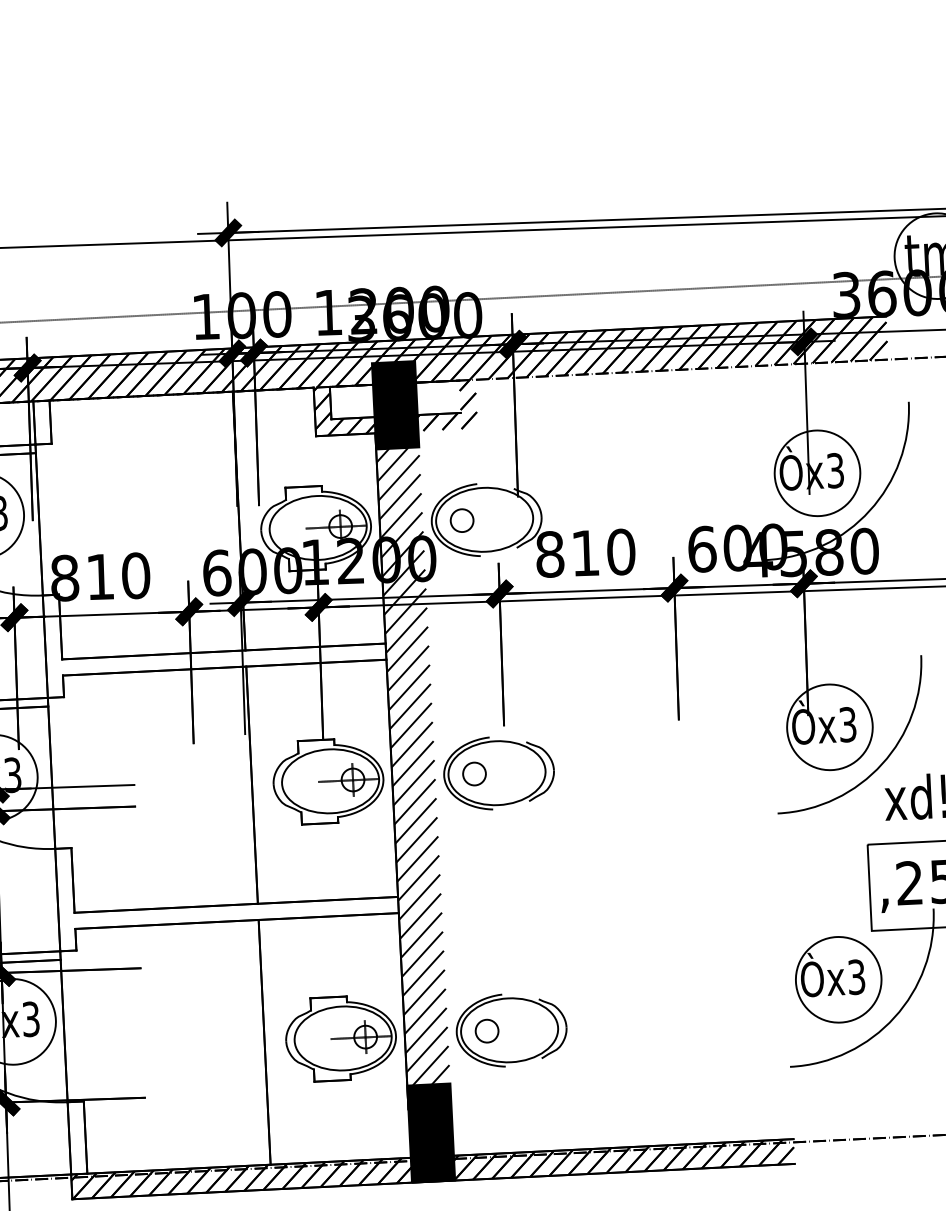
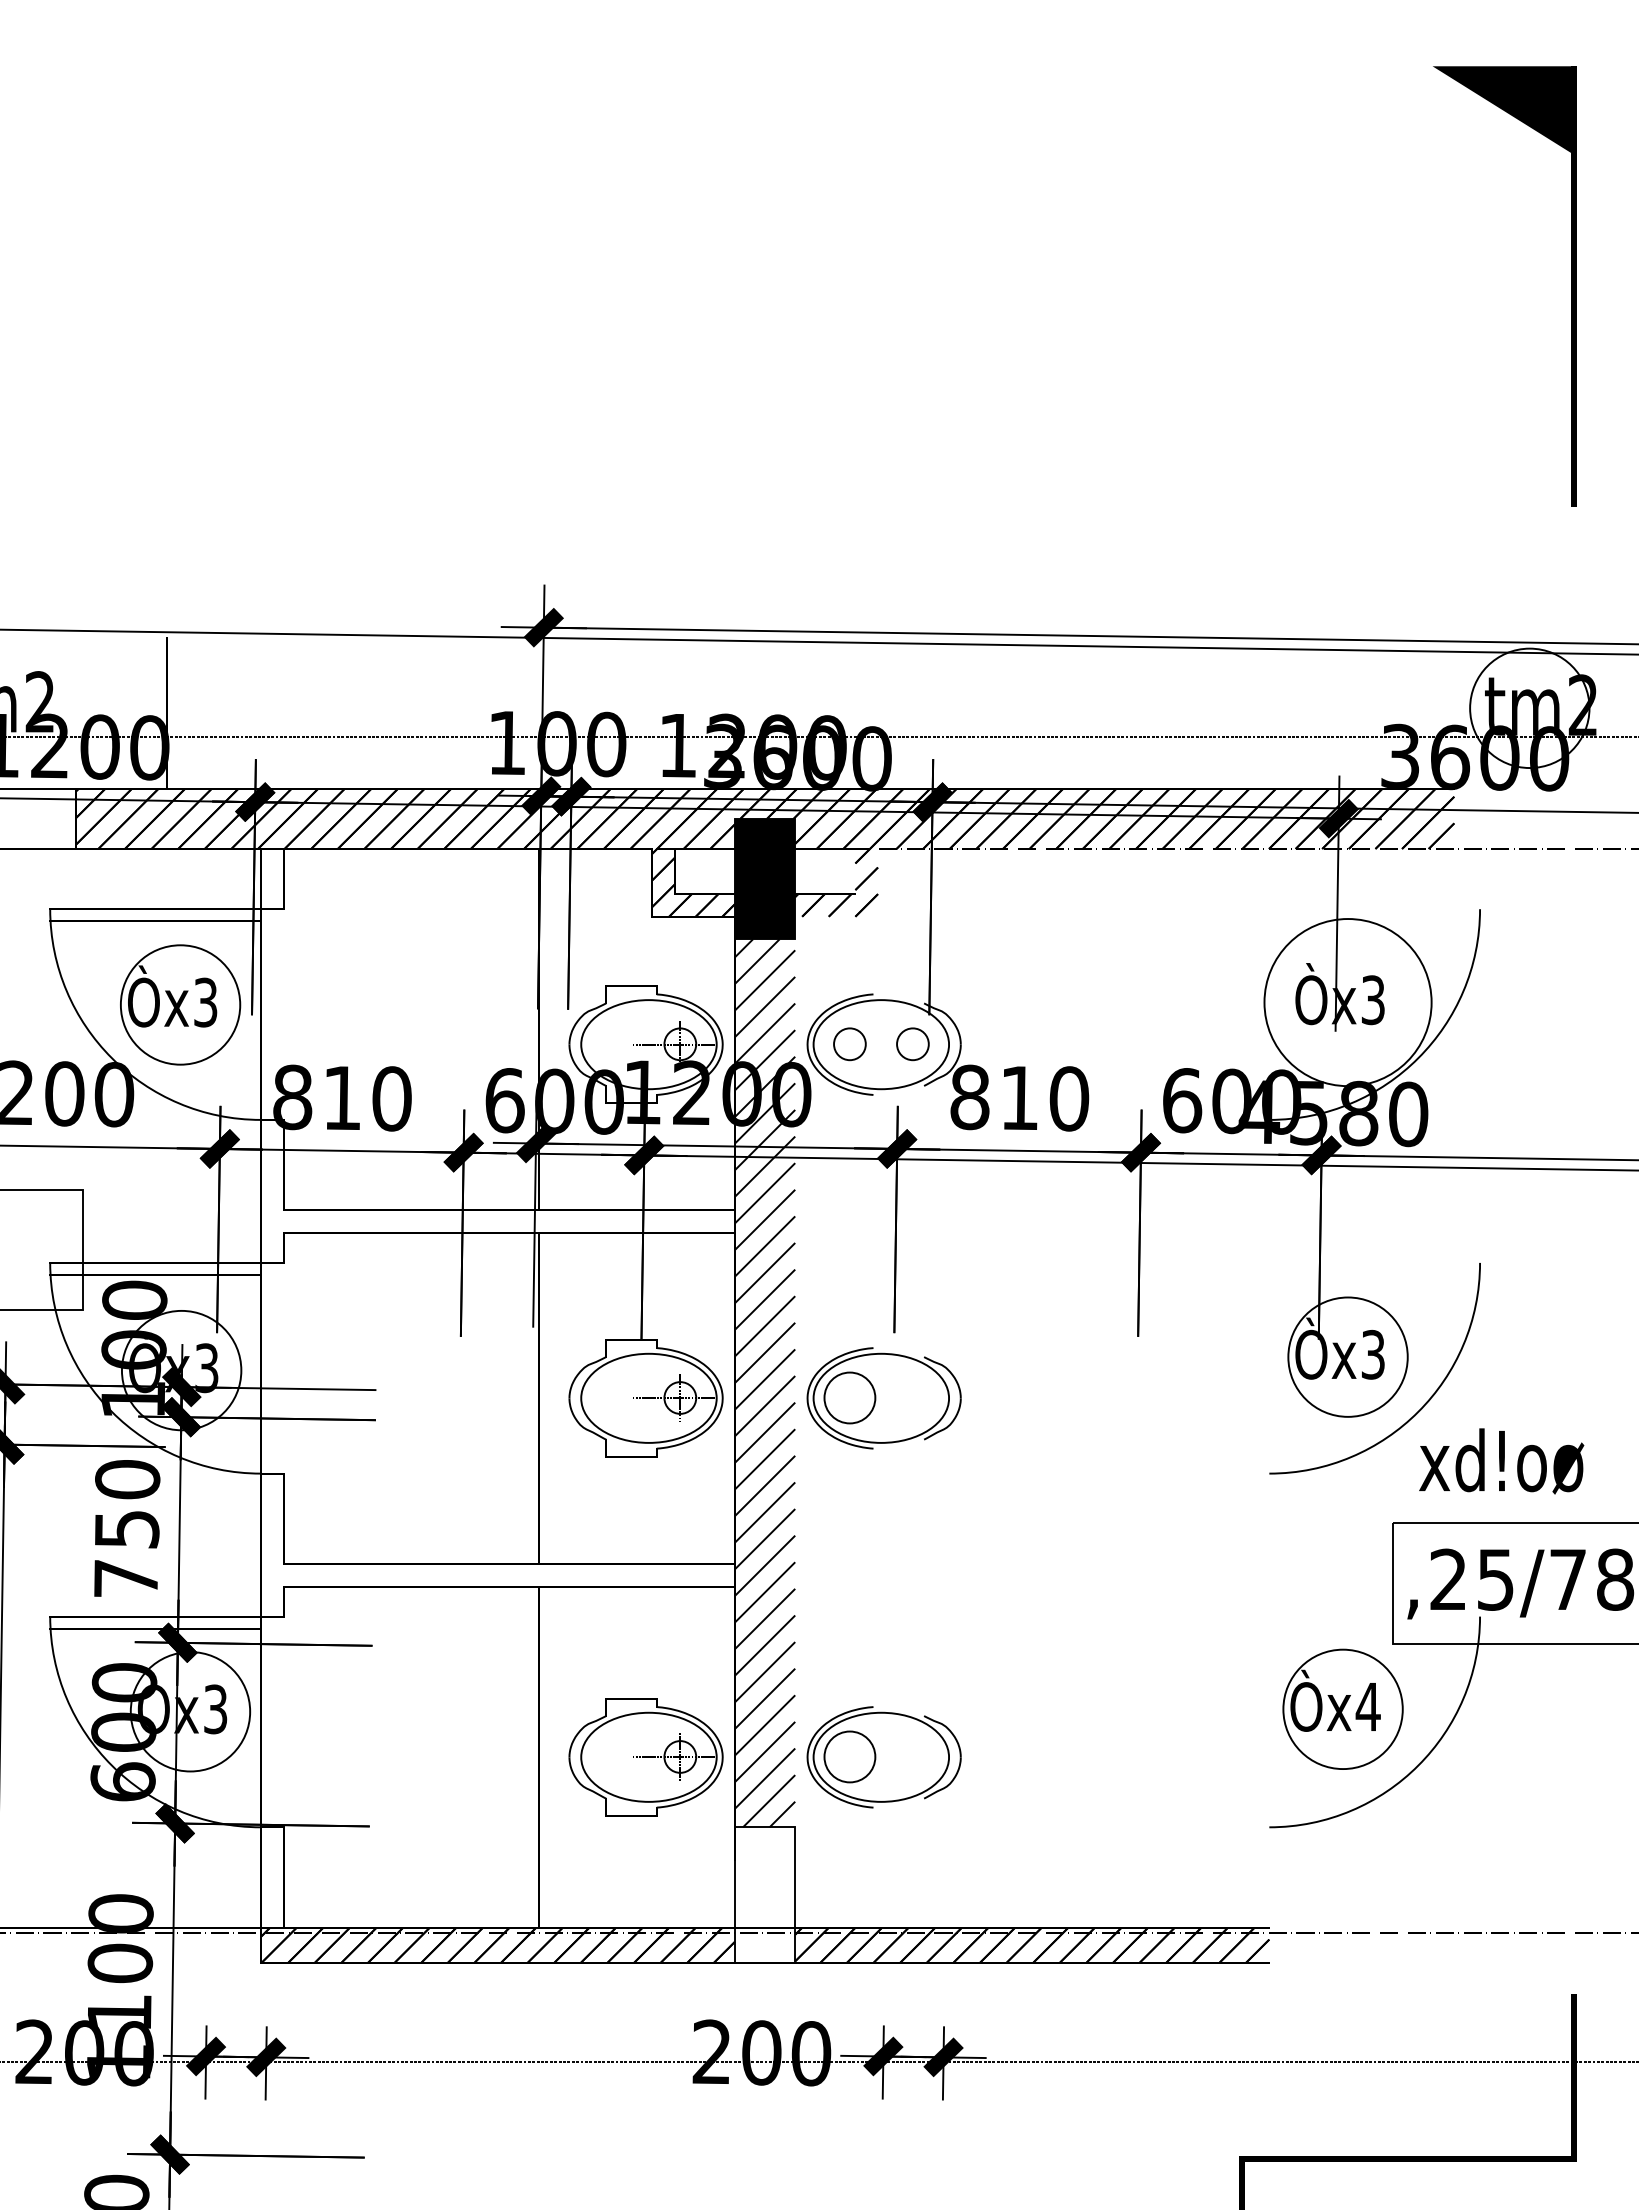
circle: (817, 473) -> (1347, 1002), size x1.4
circle: (506, 518) -> (912, 1044), added
circle: (474, 773) -> (849, 1397), size x1.6
text: (856, 976) -> (1367, 1706), Òx3 -> Òx4
circle: (486, 1030) -> (849, 1756), size x1.6
fill: (431, 1132) -> (765, 1894), removed

